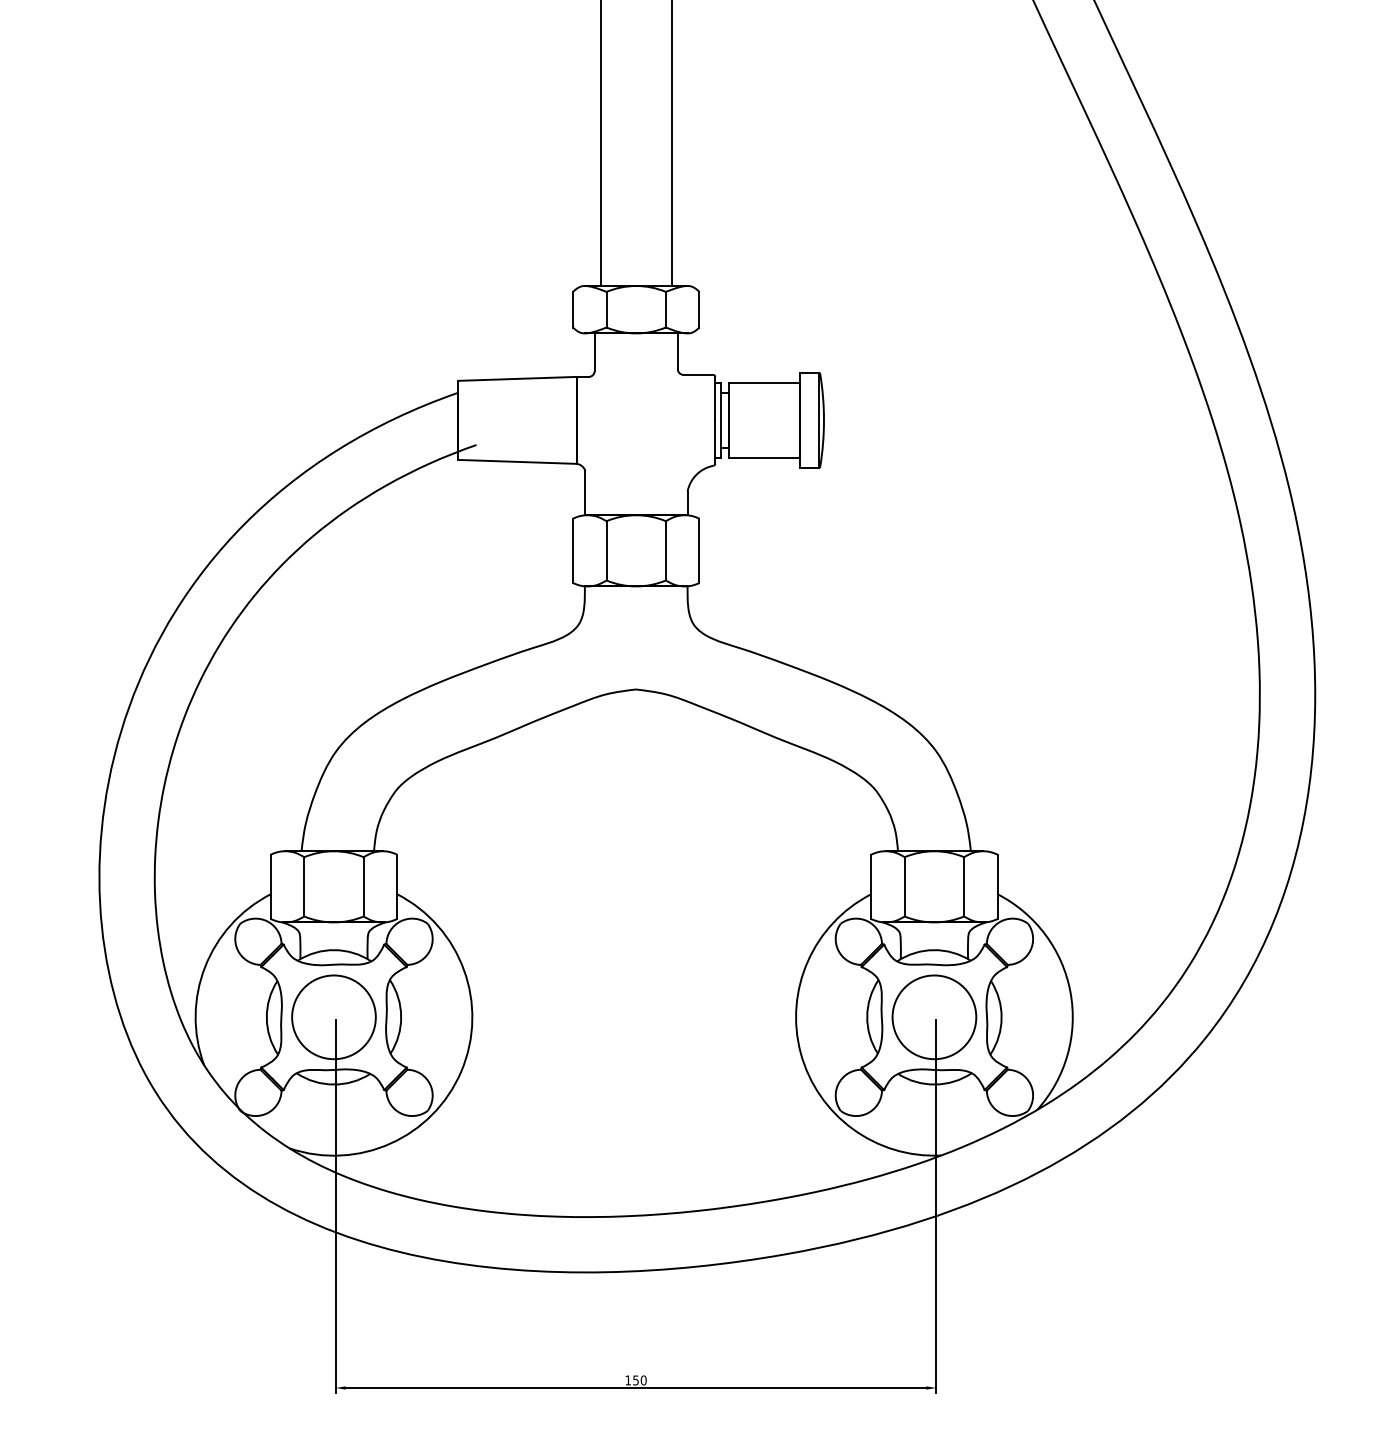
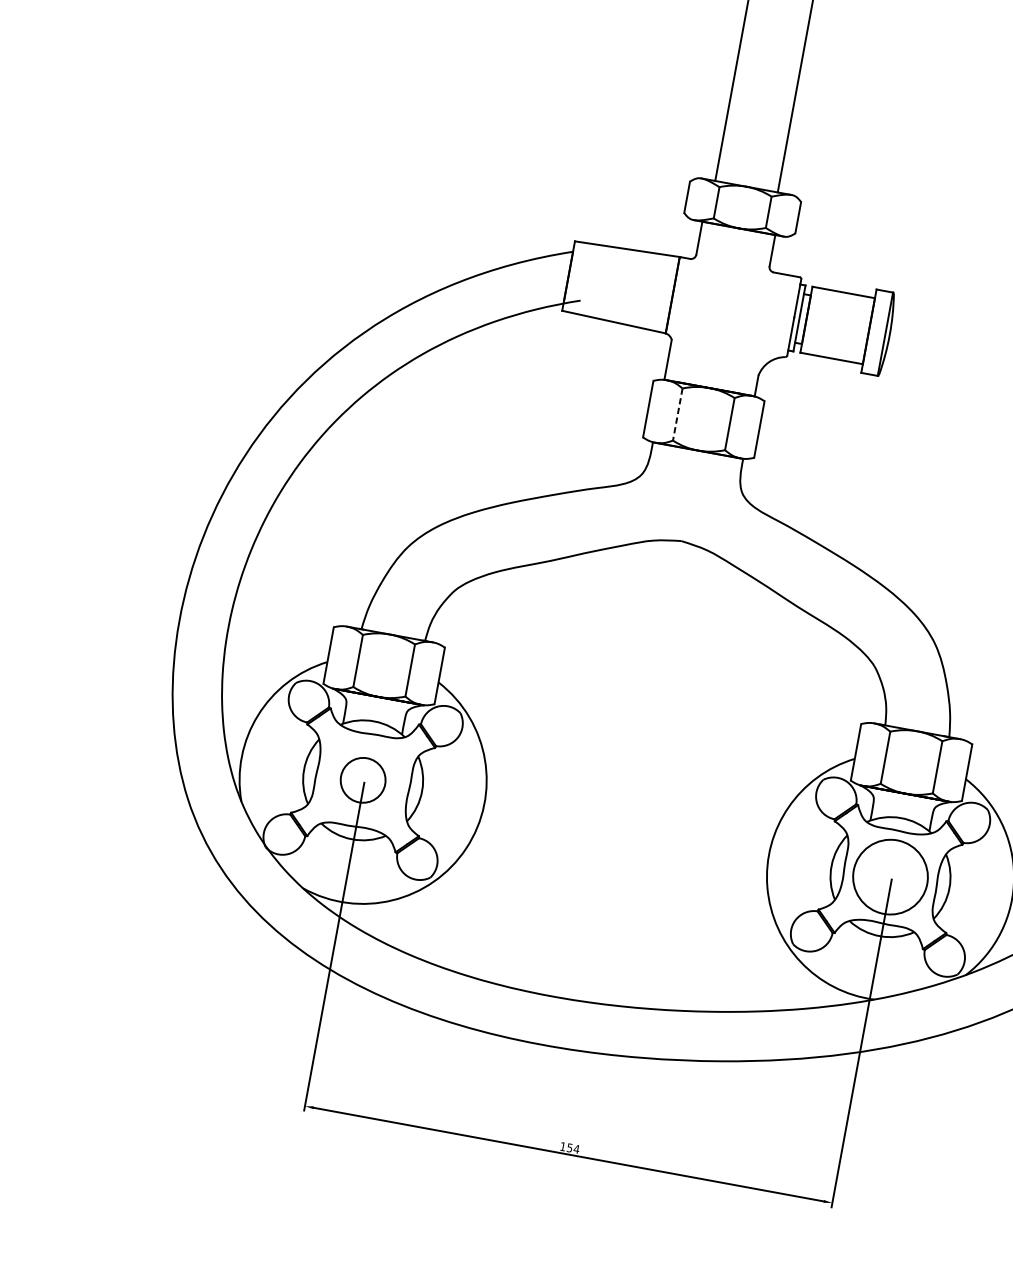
line: (606, 550) -> (677, 414), solid -> dashed
circle: (333, 1017) -> (362, 780), size x0.6
text: (643, 1380) -> (576, 1149), 150 -> 154

